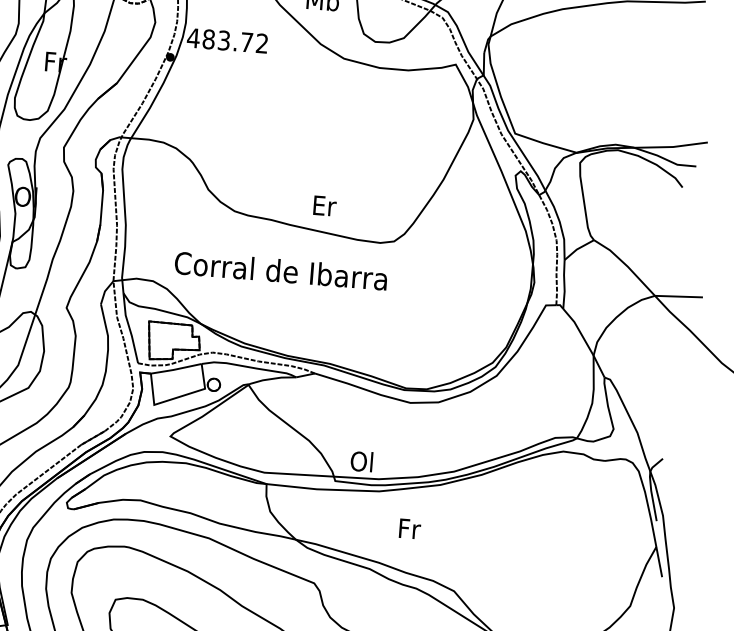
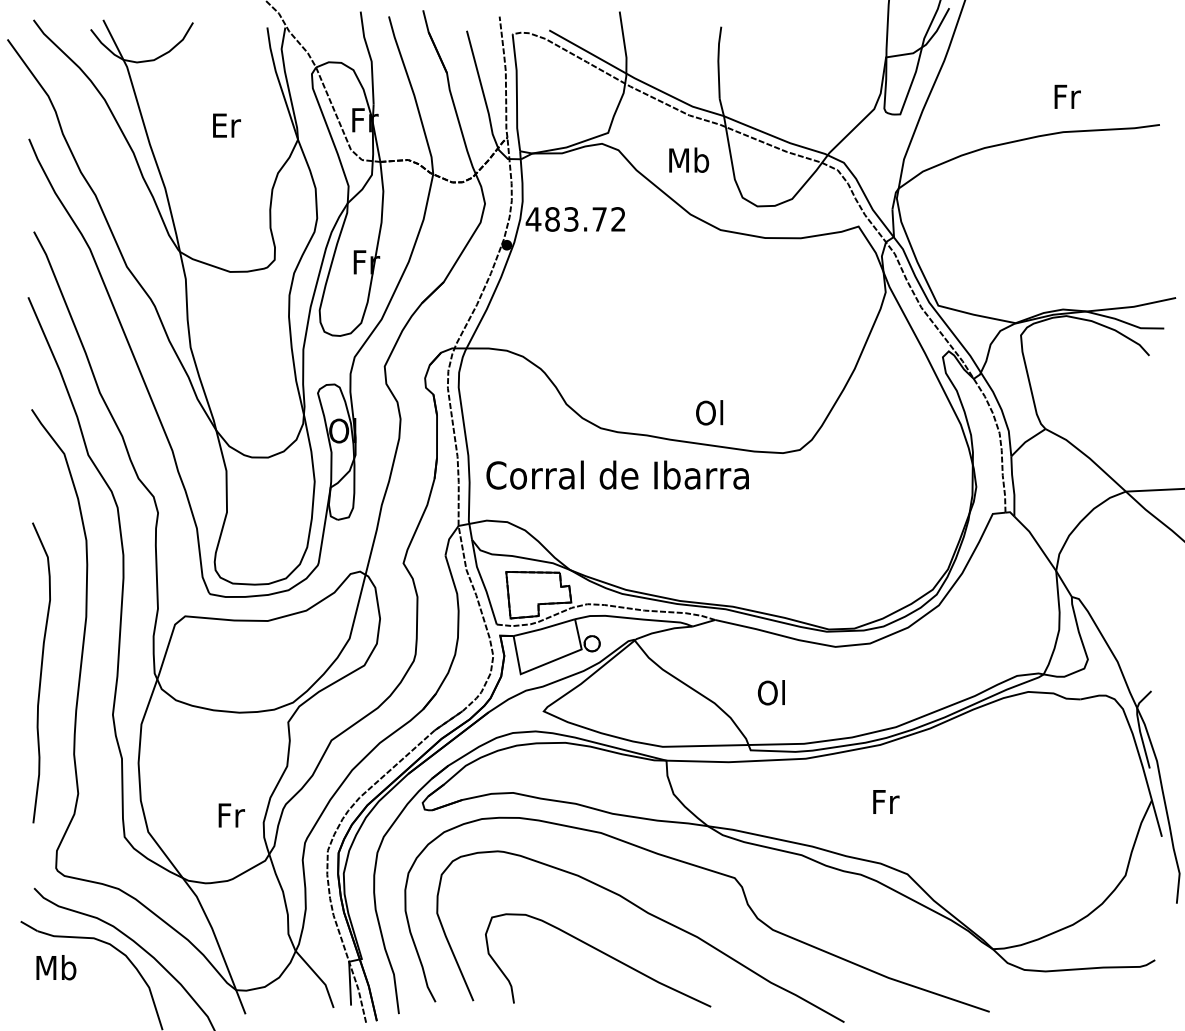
text: (324, 205) -> (710, 412), Er -> Ol
text: (280, 270) -> (617, 474), moved
text: (361, 461) -> (771, 692), moved
text: (410, 528) -> (886, 801), moved

